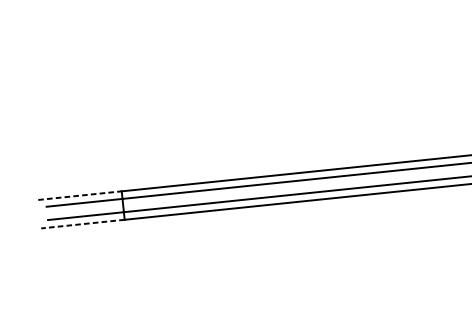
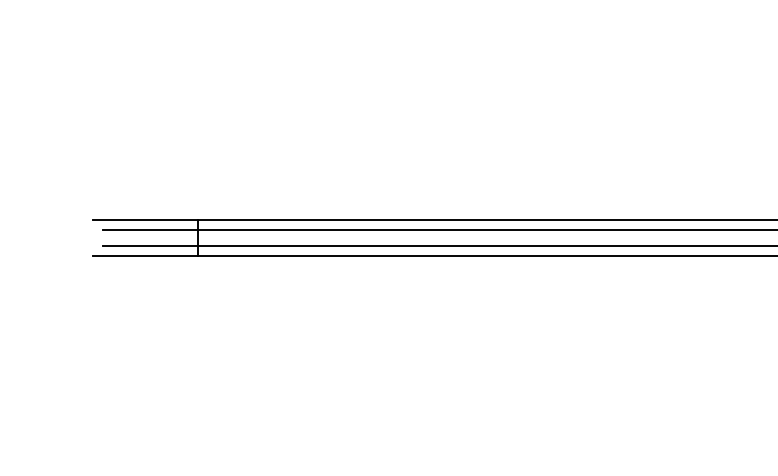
line: (80, 195) -> (145, 220), dashed -> solid
line: (82, 223) -> (144, 255), dashed -> solid

